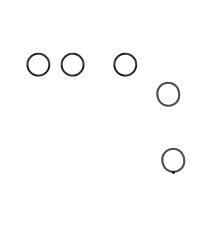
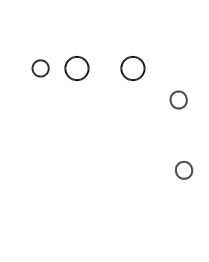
circle: (38, 64) -> (40, 68), size x0.7
part: (168, 94) -> (178, 100), size x0.7
part: (173, 160) -> (184, 170), size x0.7

